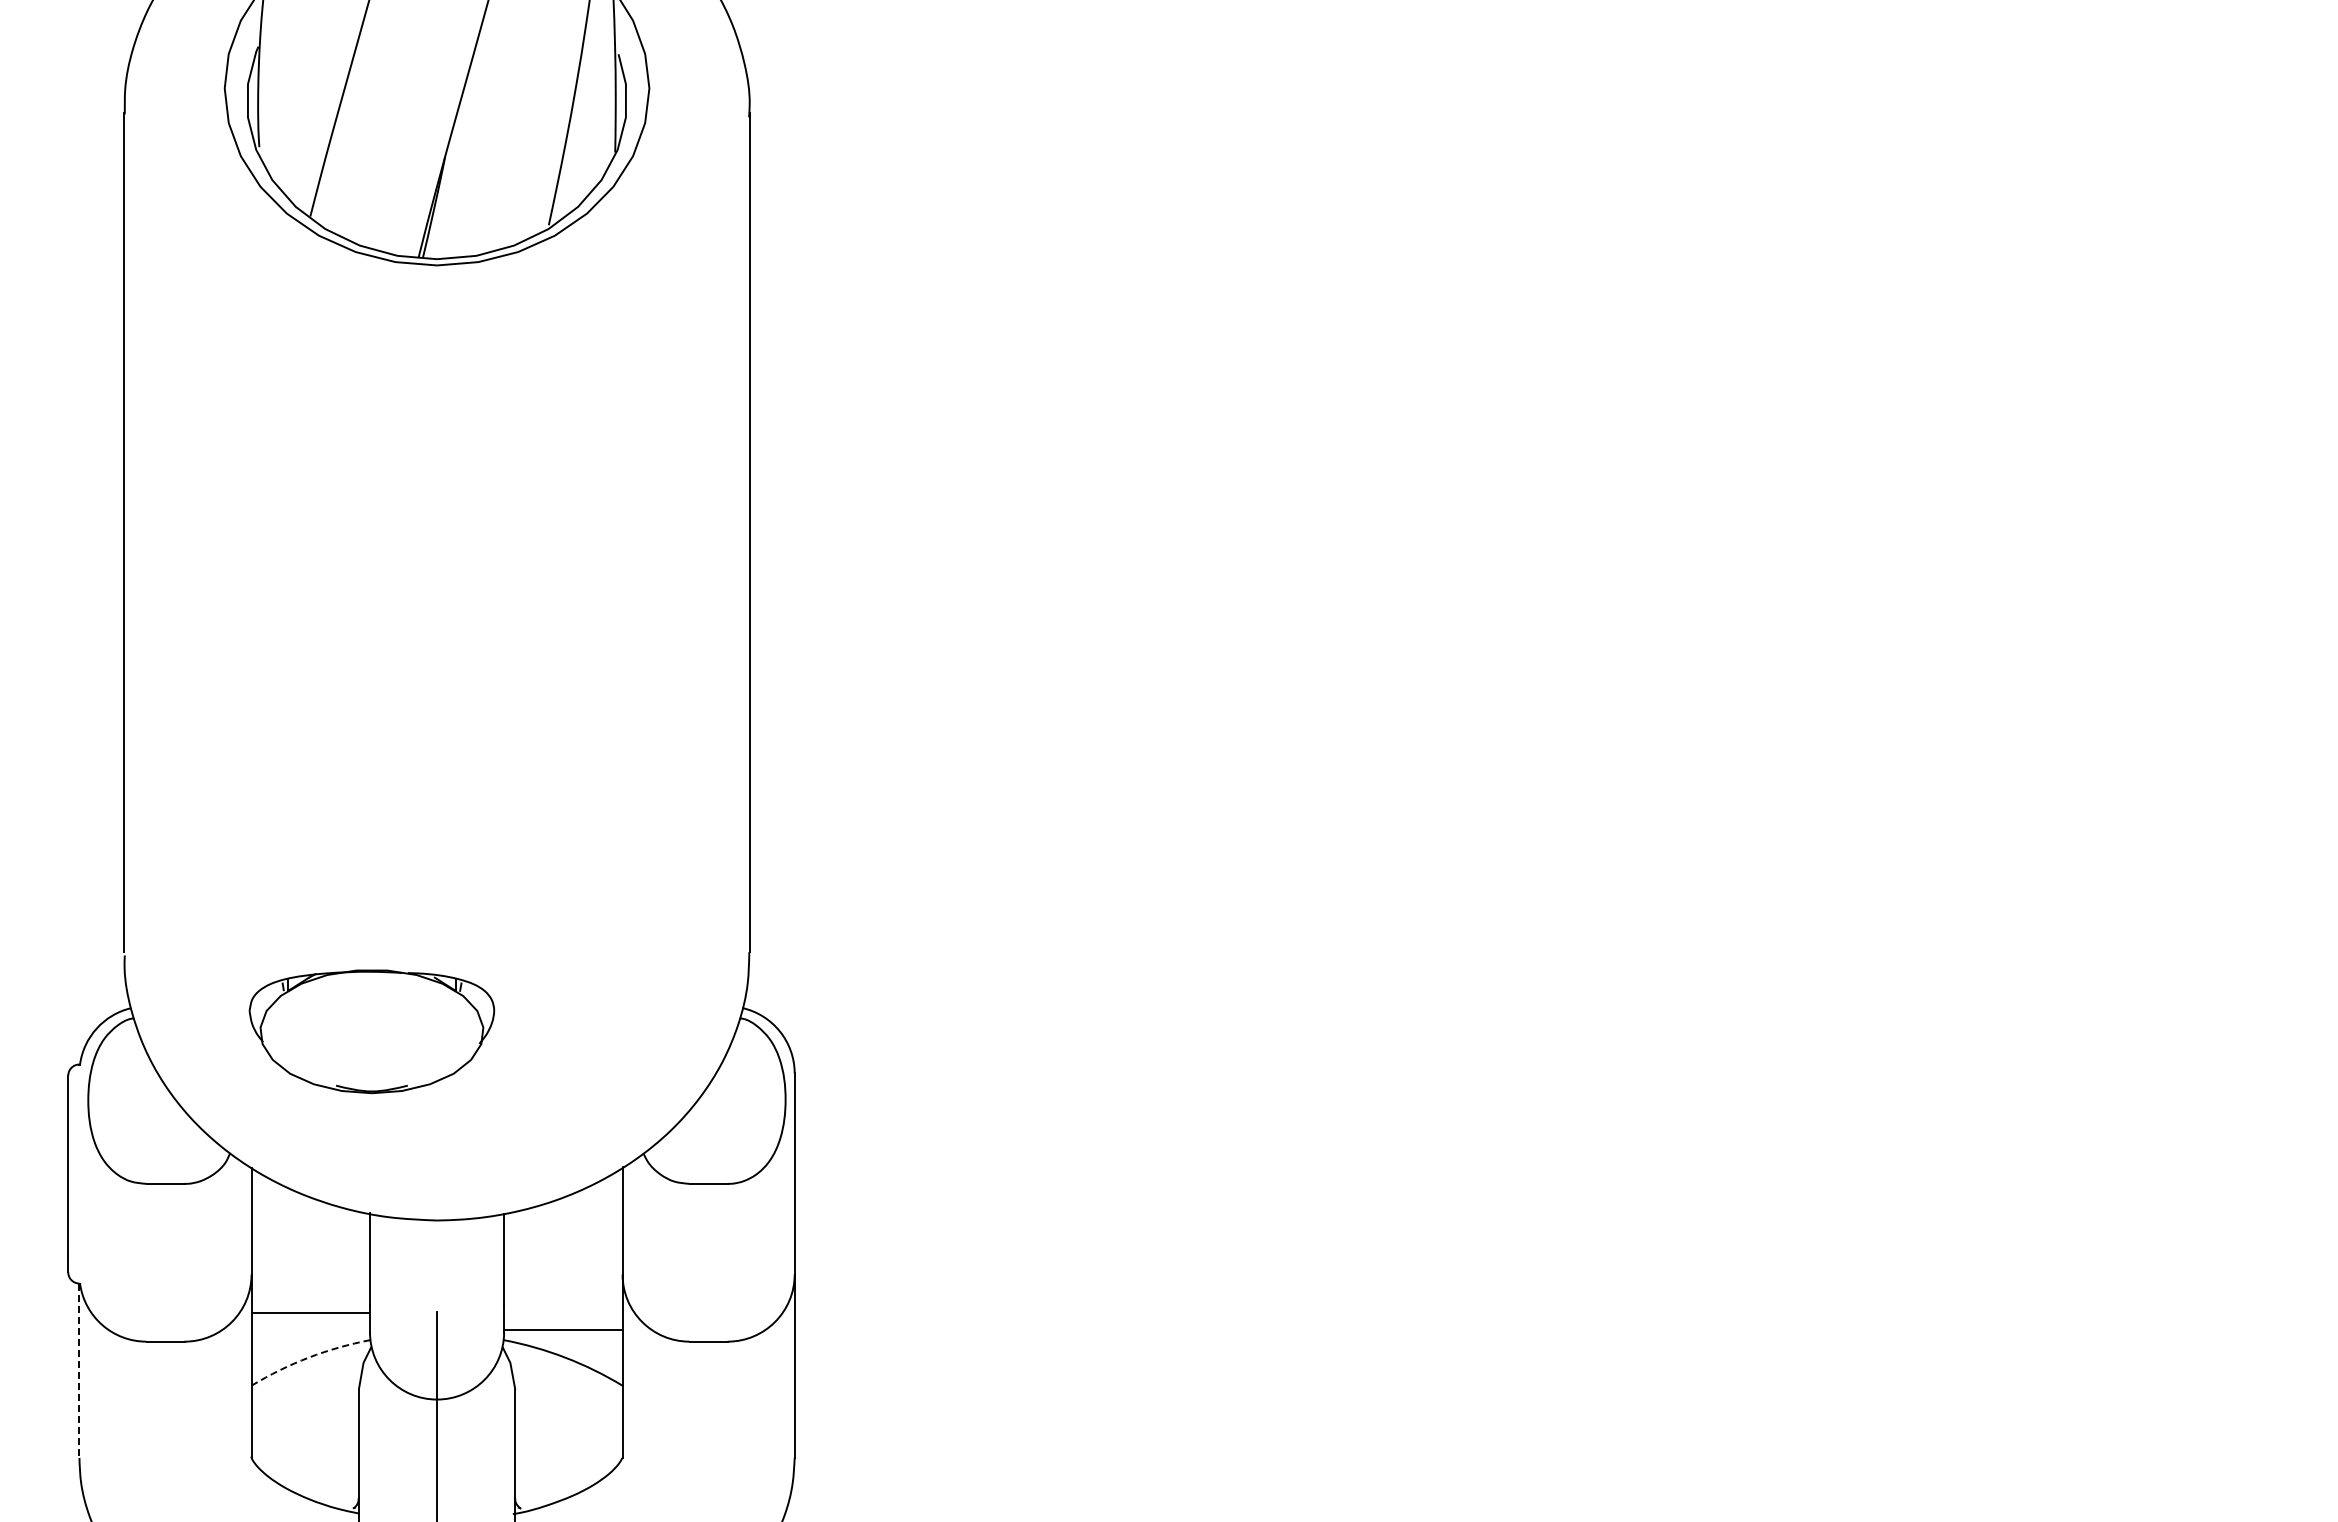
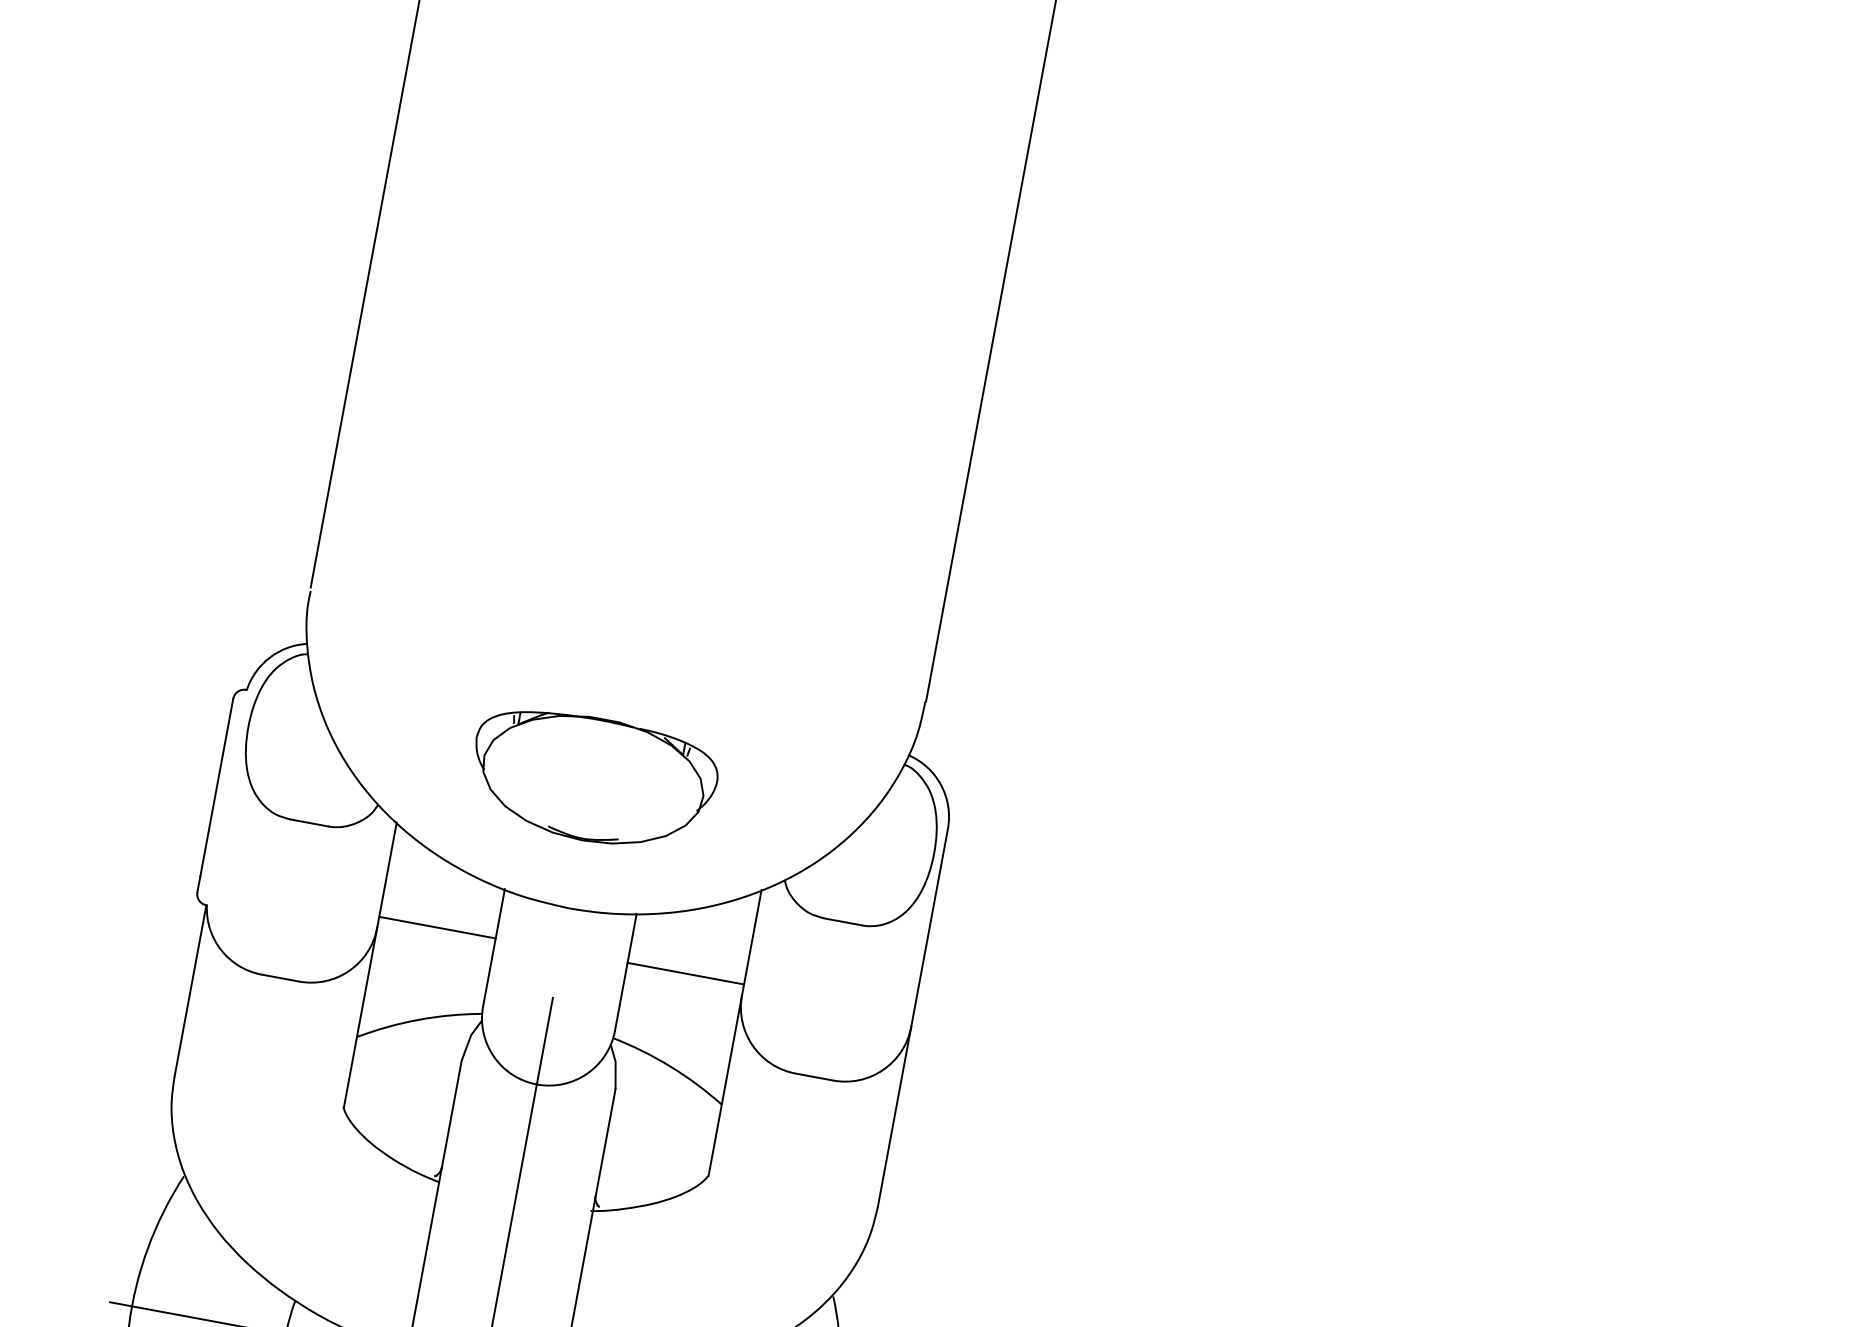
part: (371, 1031) -> (592, 779), moved
line: (310, 1313) -> (437, 927), moved
line: (563, 1330) -> (685, 973), moved
arc: (308, 1357) -> (418, 1019), dashed -> solid
line: (79, 1371) -> (190, 991), dashed -> solid

